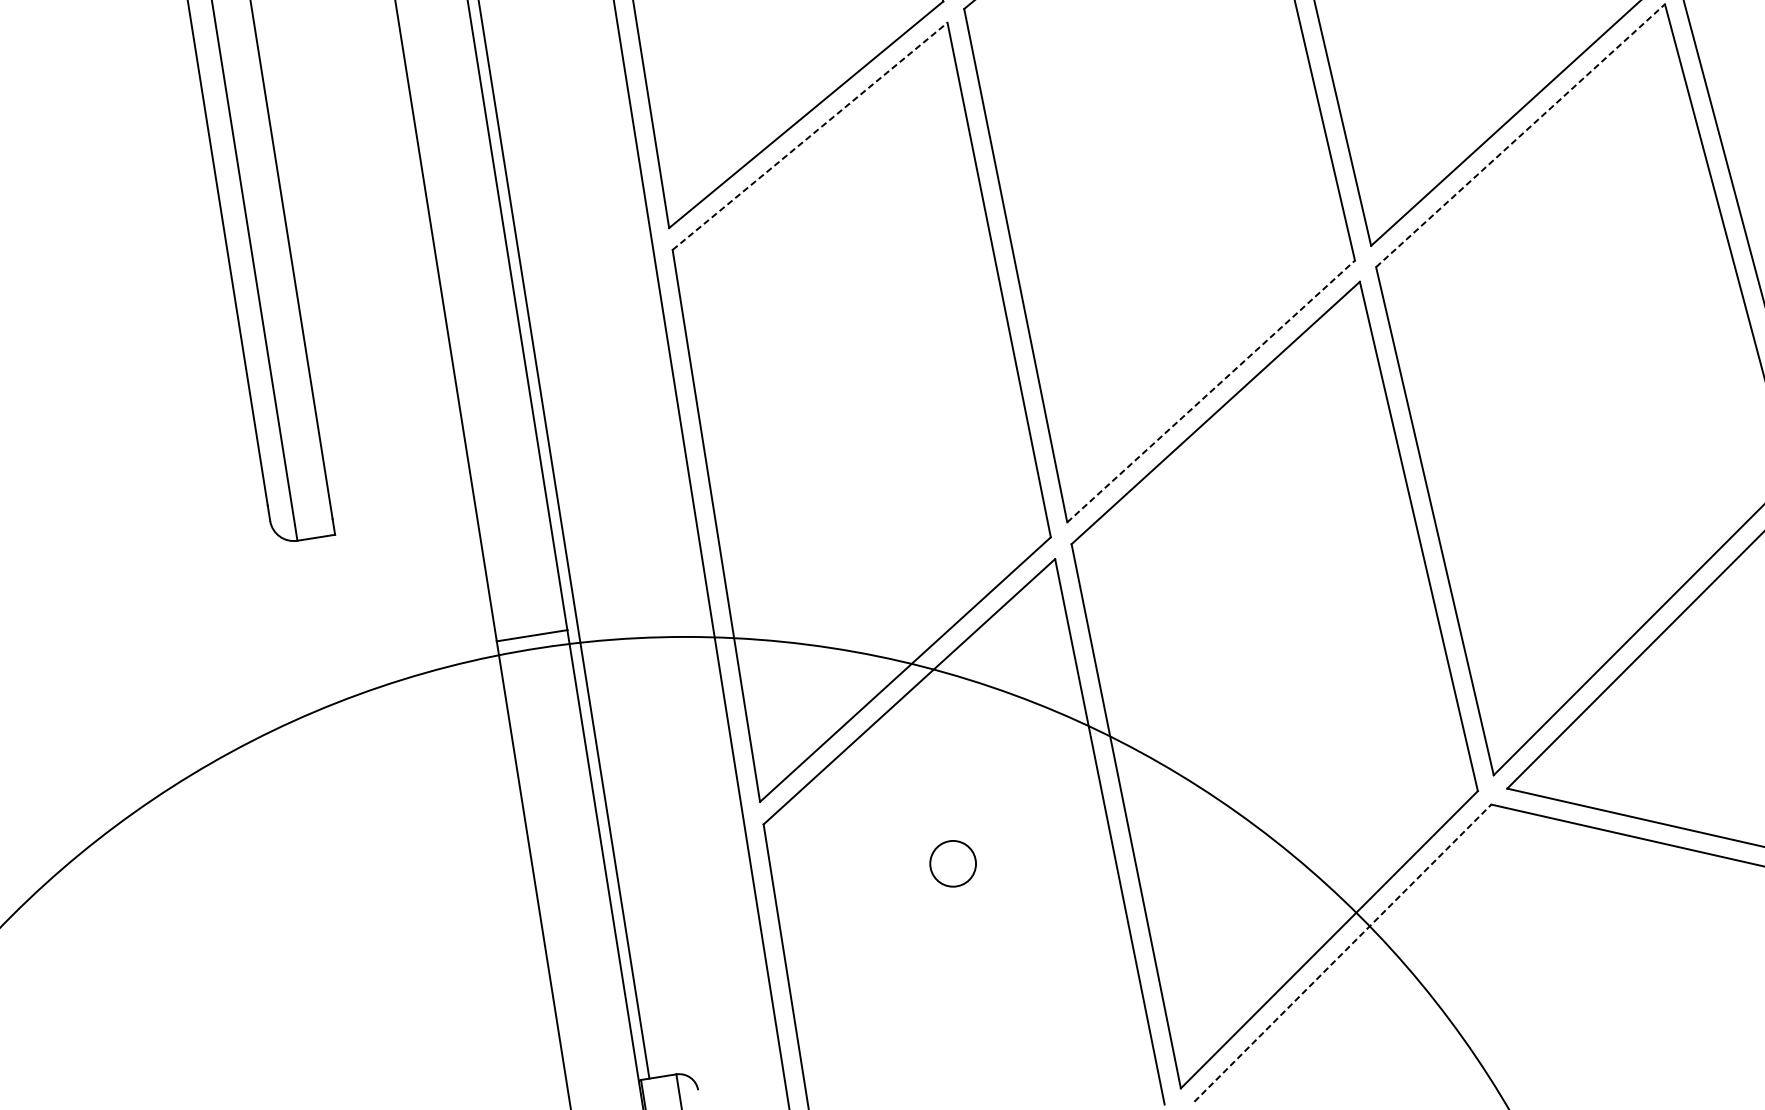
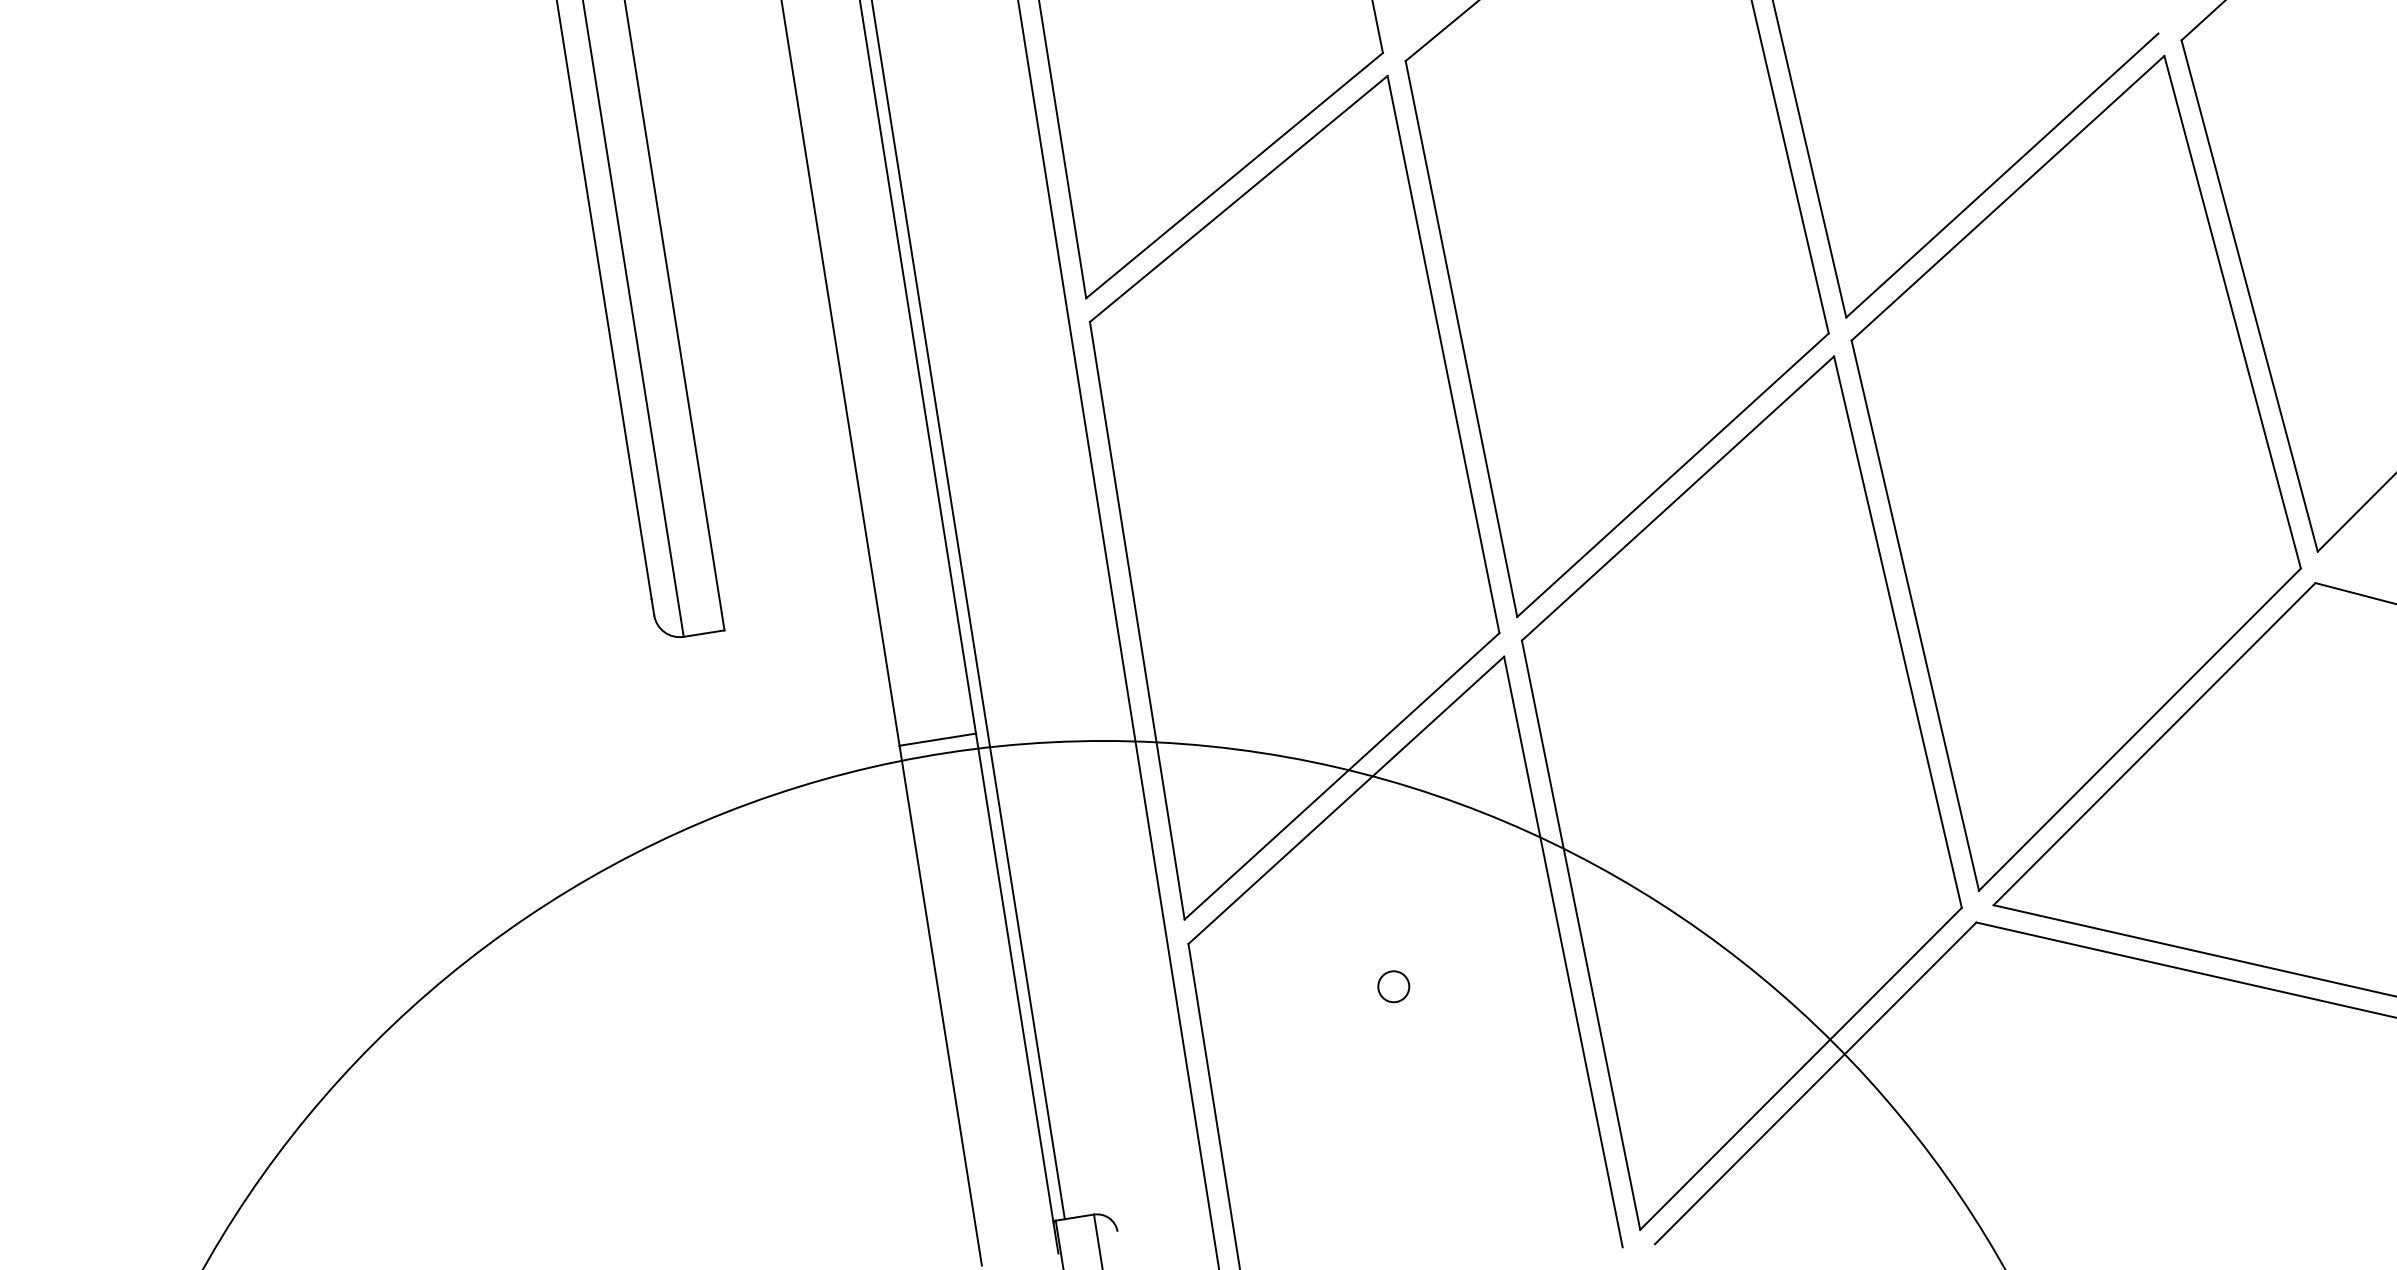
line: (1521, 134) -> (2008, 197), dashed -> solid
line: (810, 135) -> (1239, 198), dashed -> solid
line: (1211, 391) -> (1673, 475), dashed -> solid
circle: (952, 863) -> (1393, 986), size x0.62
line: (1343, 953) -> (1816, 1083), dashed -> solid

